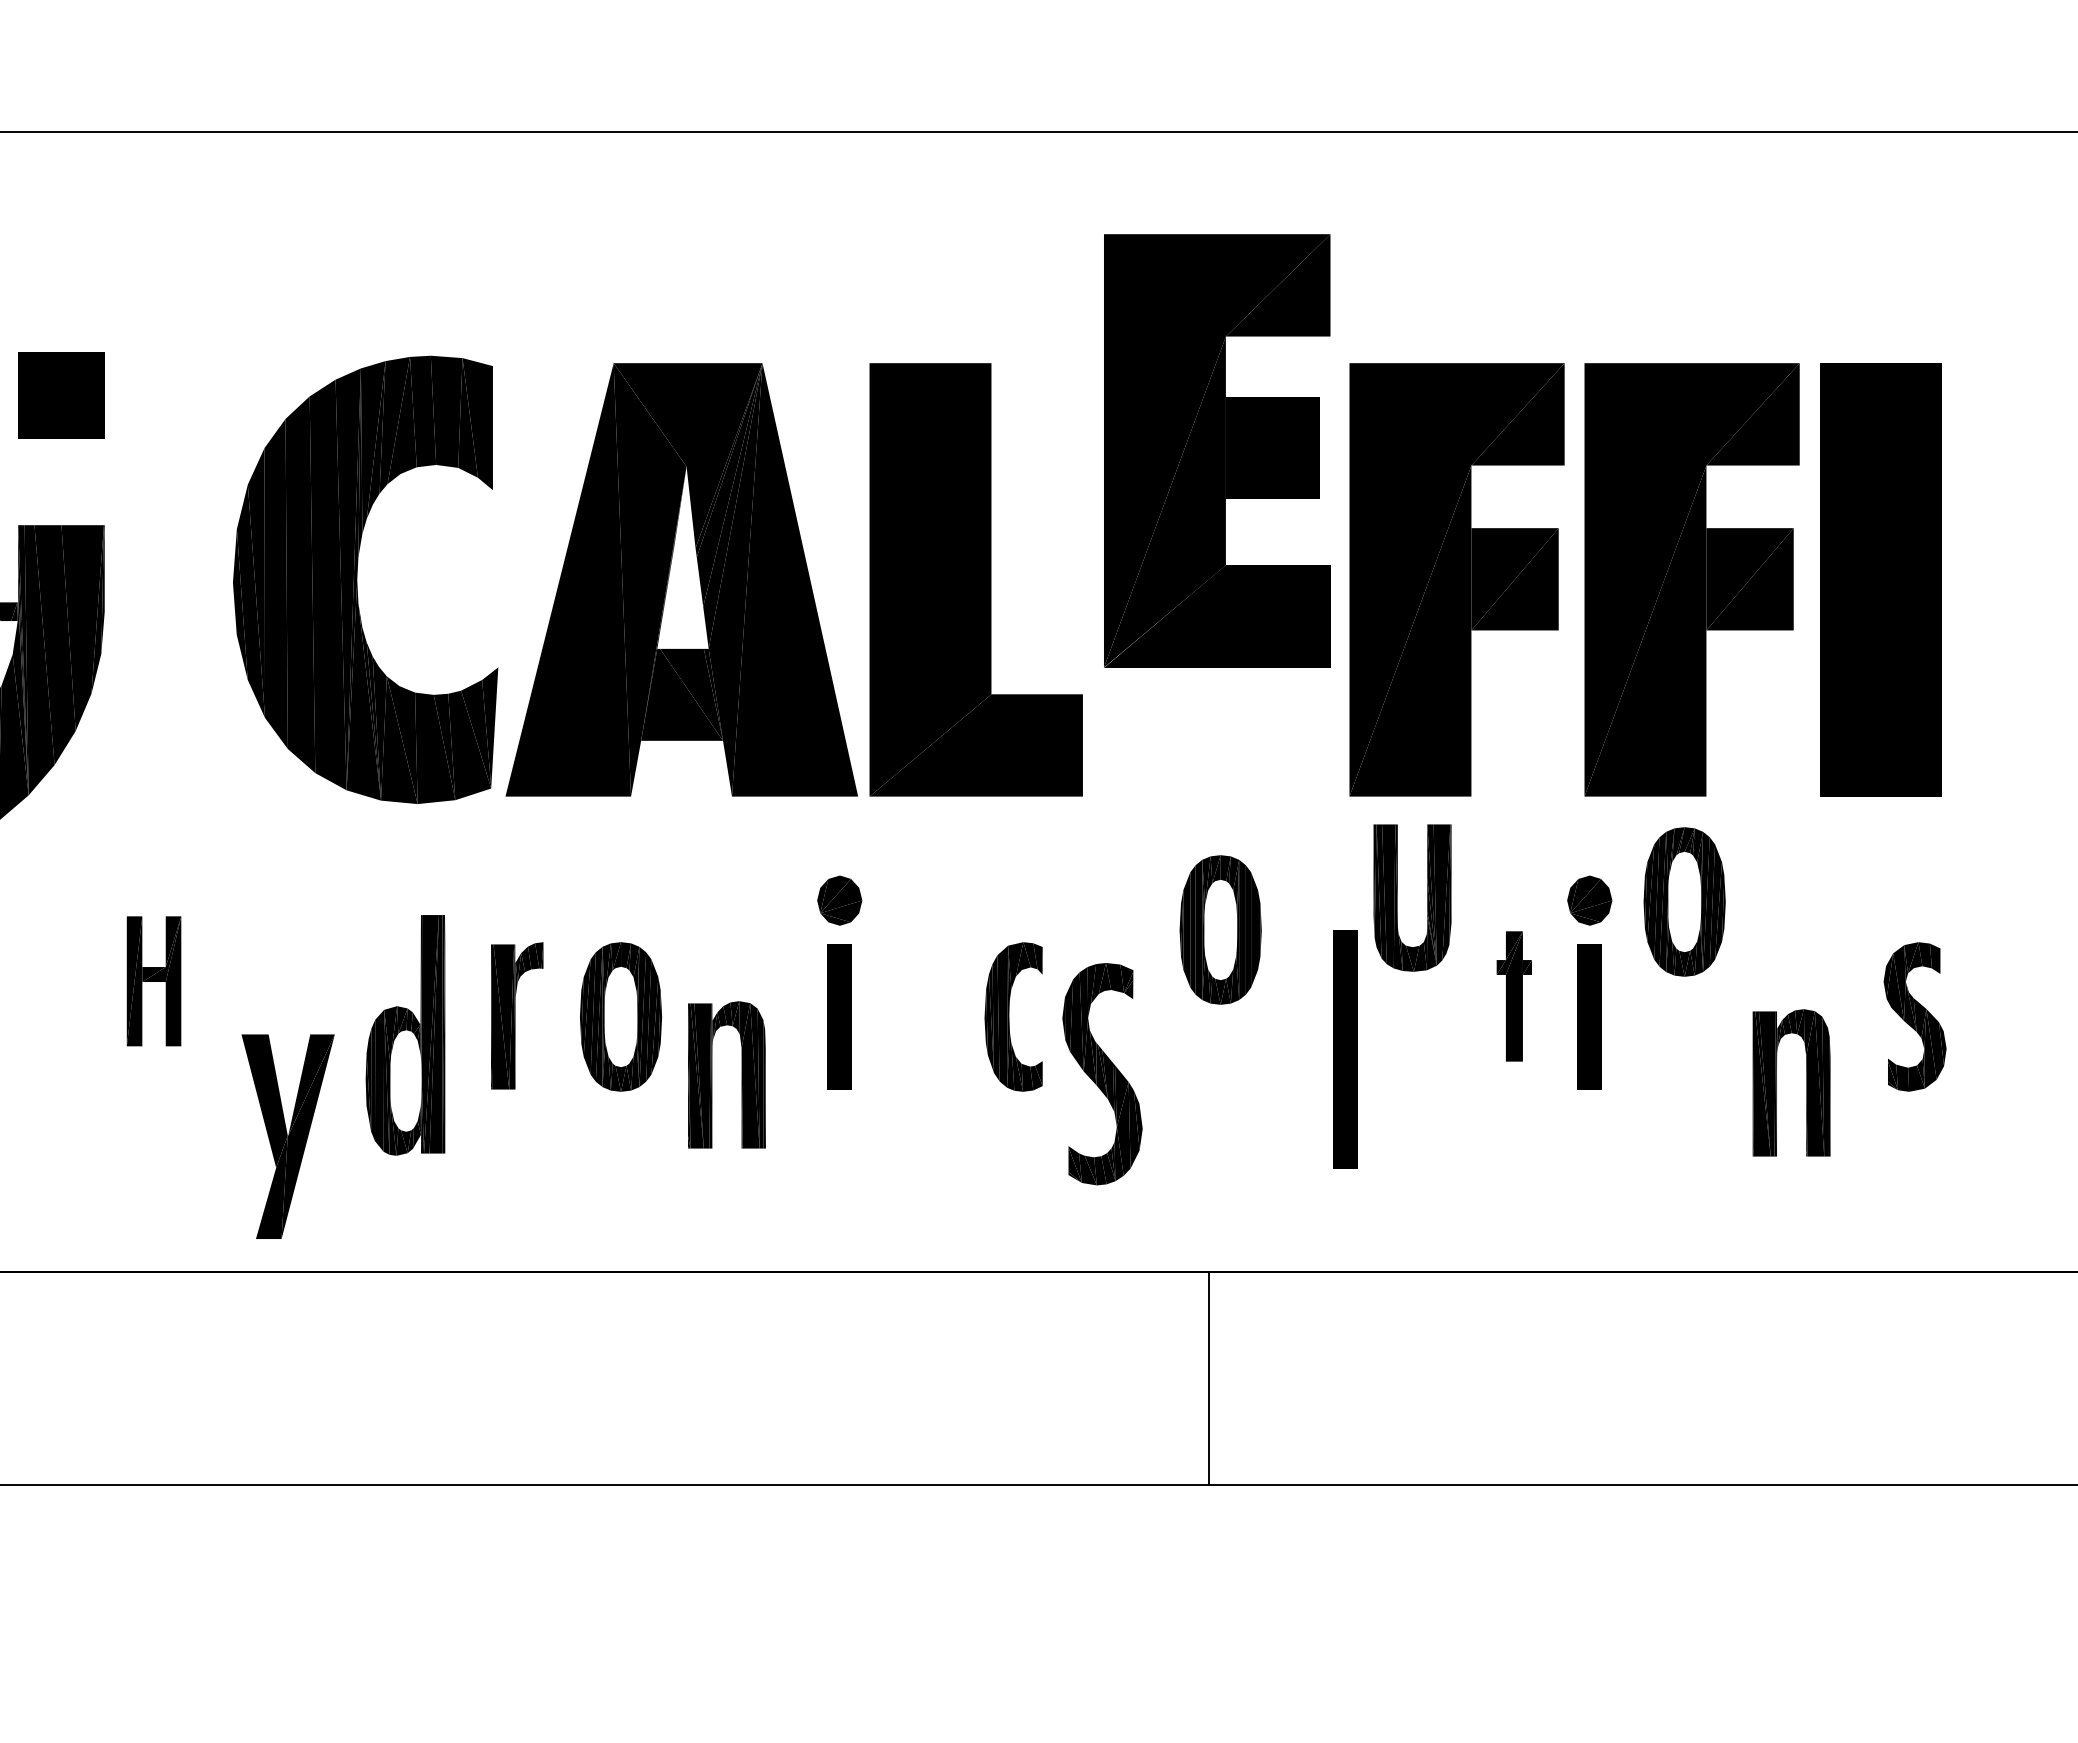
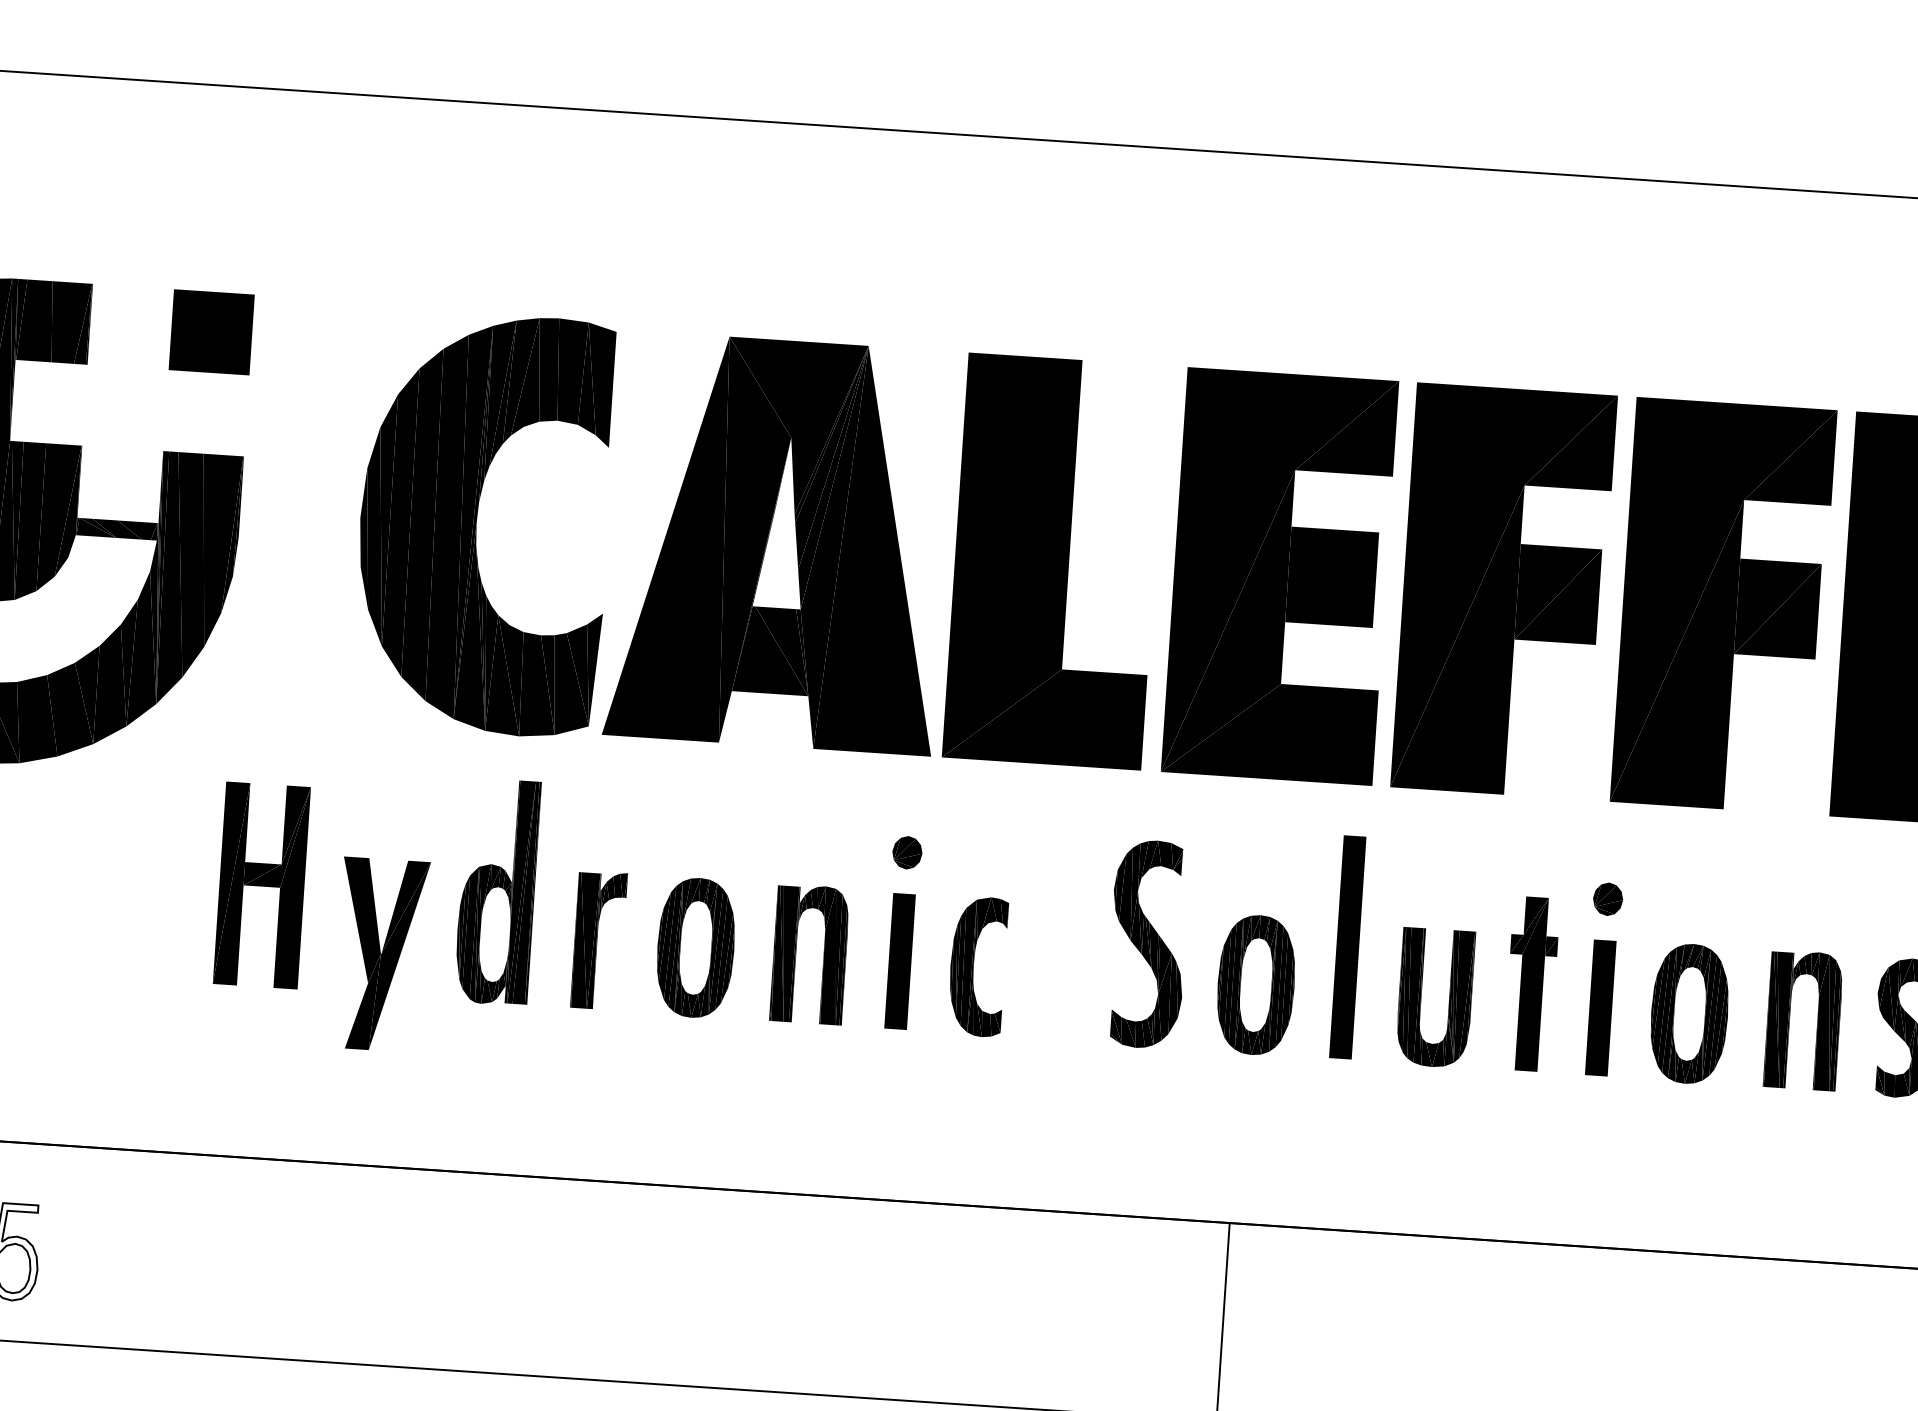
part: (1217, 450) -> (1280, 576), moved
part: (1397, 897) -> (1421, 996), moved
part: (839, 900) -> (907, 852), size x0.71
part: (1589, 900) -> (1607, 899), size x0.71
part: (1684, 901) -> (1689, 1013), moved
part: (1220, 929) -> (1256, 984), moved
part: (153, 981) -> (261, 885), size x1.67
part: (1514, 996) -> (1531, 984), size x1.43
part: (1013, 1016) -> (977, 966), moved
part: (405, 1035) -> (497, 892), moved
part: (1345, 1049) -> (1347, 947), moved
part: (712, 1074) -> (796, 953), moved
part: (1102, 1074) -> (1147, 944), moved
part: (1776, 1082) -> (1789, 1019), moved
part: (287, 1136) -> (380, 954), moved

